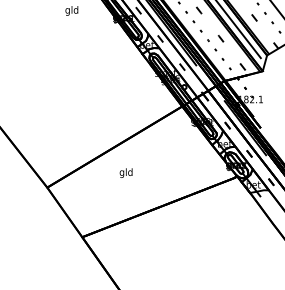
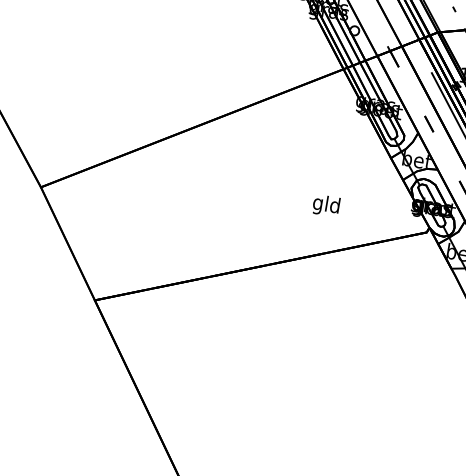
text: (125, 172) -> (325, 204), moved

